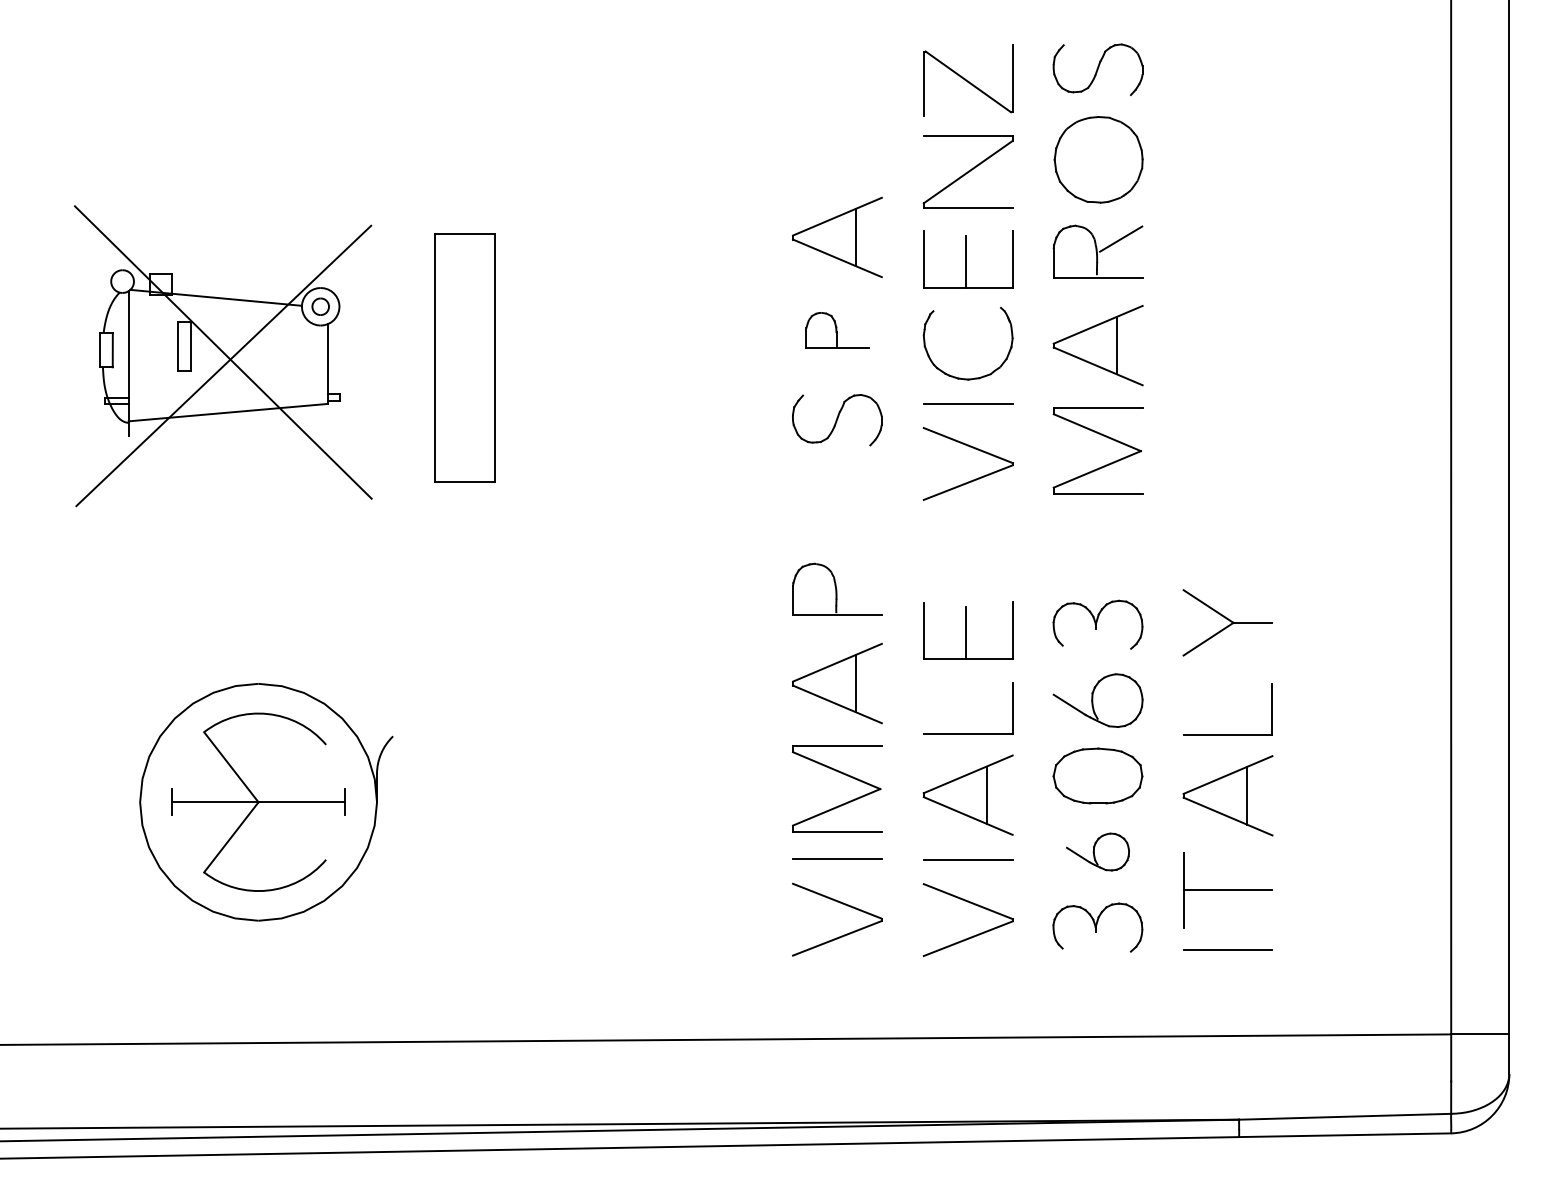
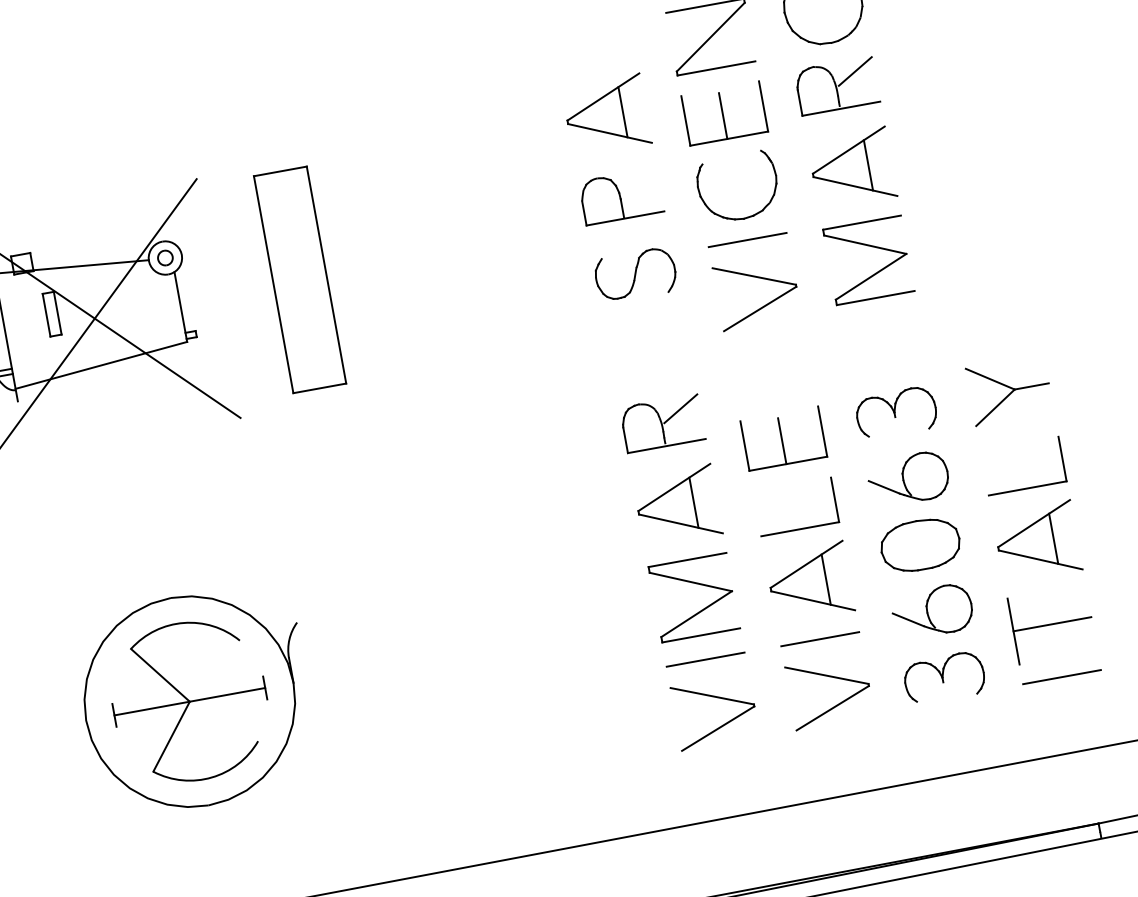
part: (837, 329) -> (621, 195), size x1.43
line: (860, 576) -> (680, 408), added
part: (1097, 851) -> (932, 611), size x1.43

